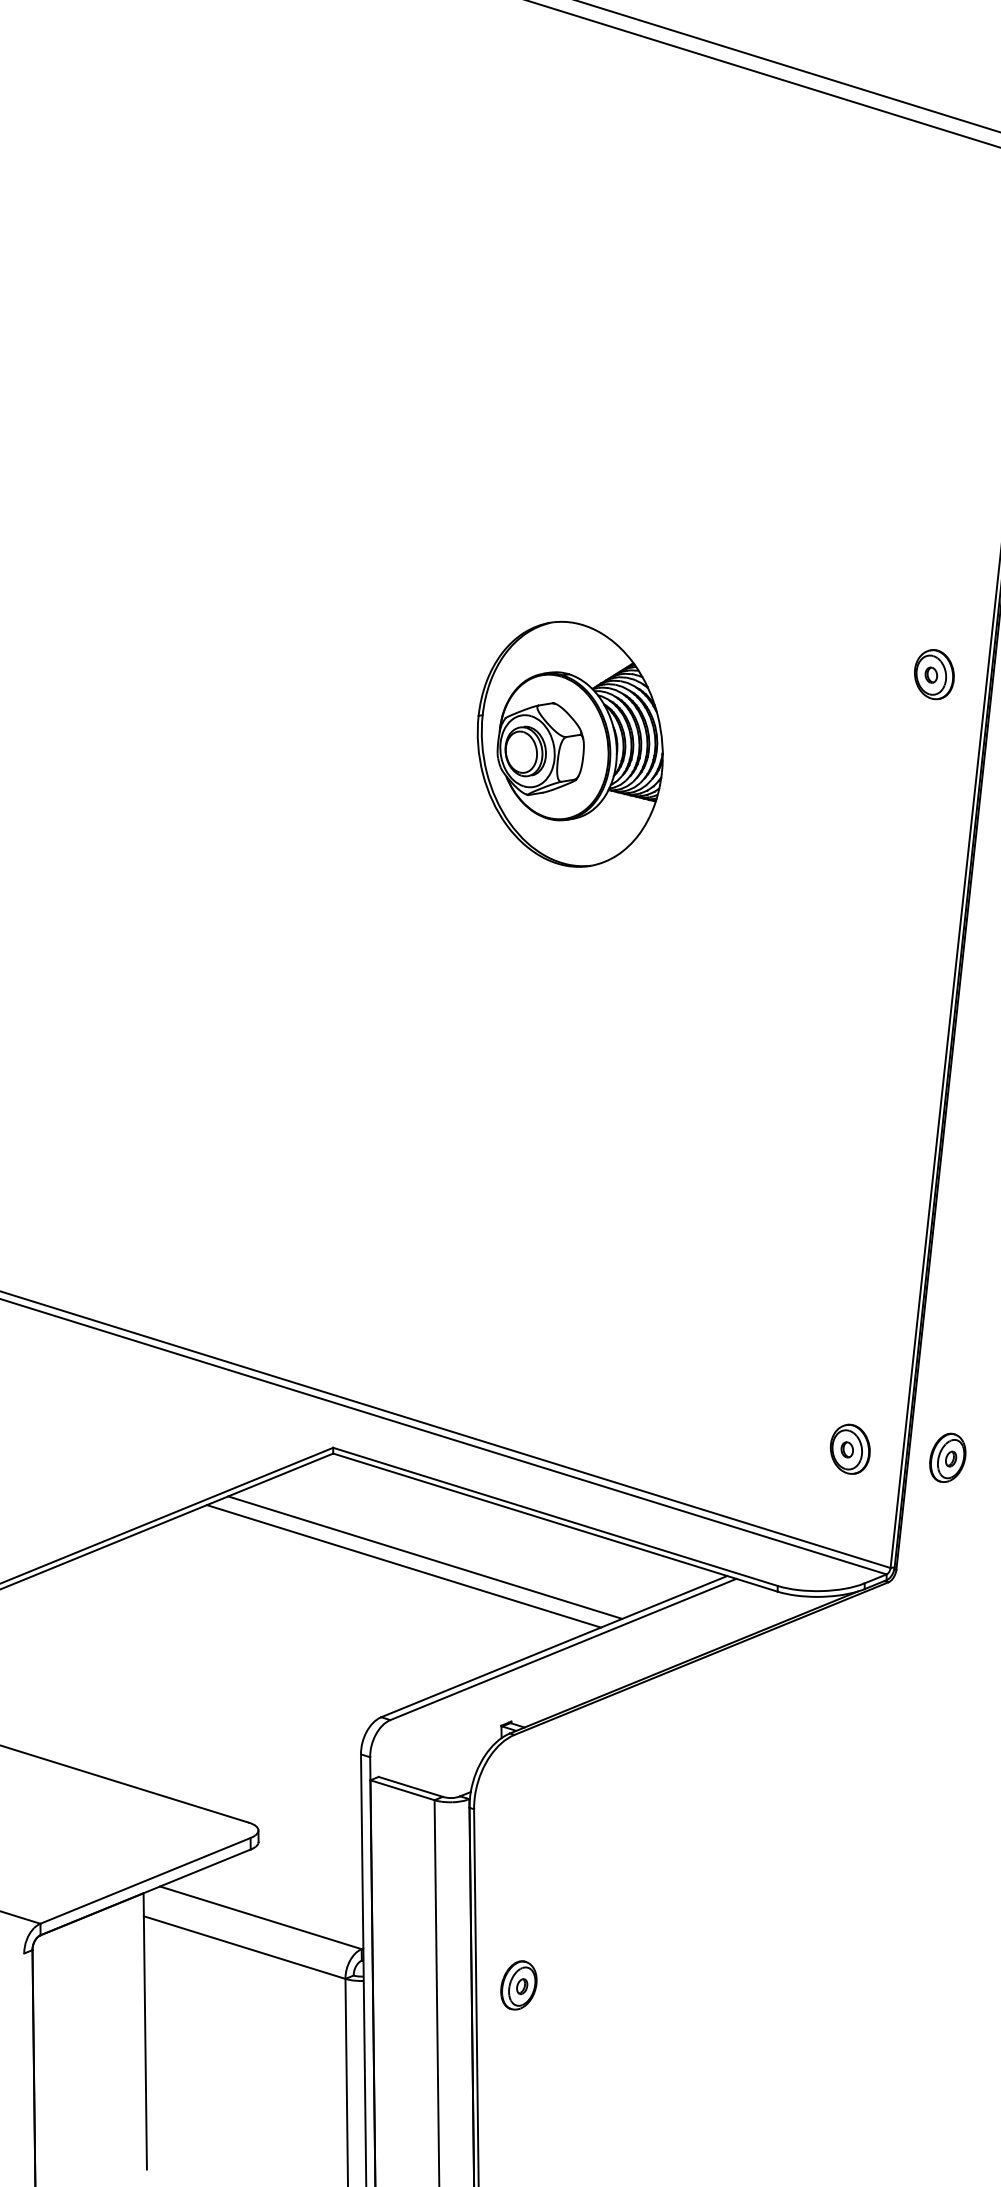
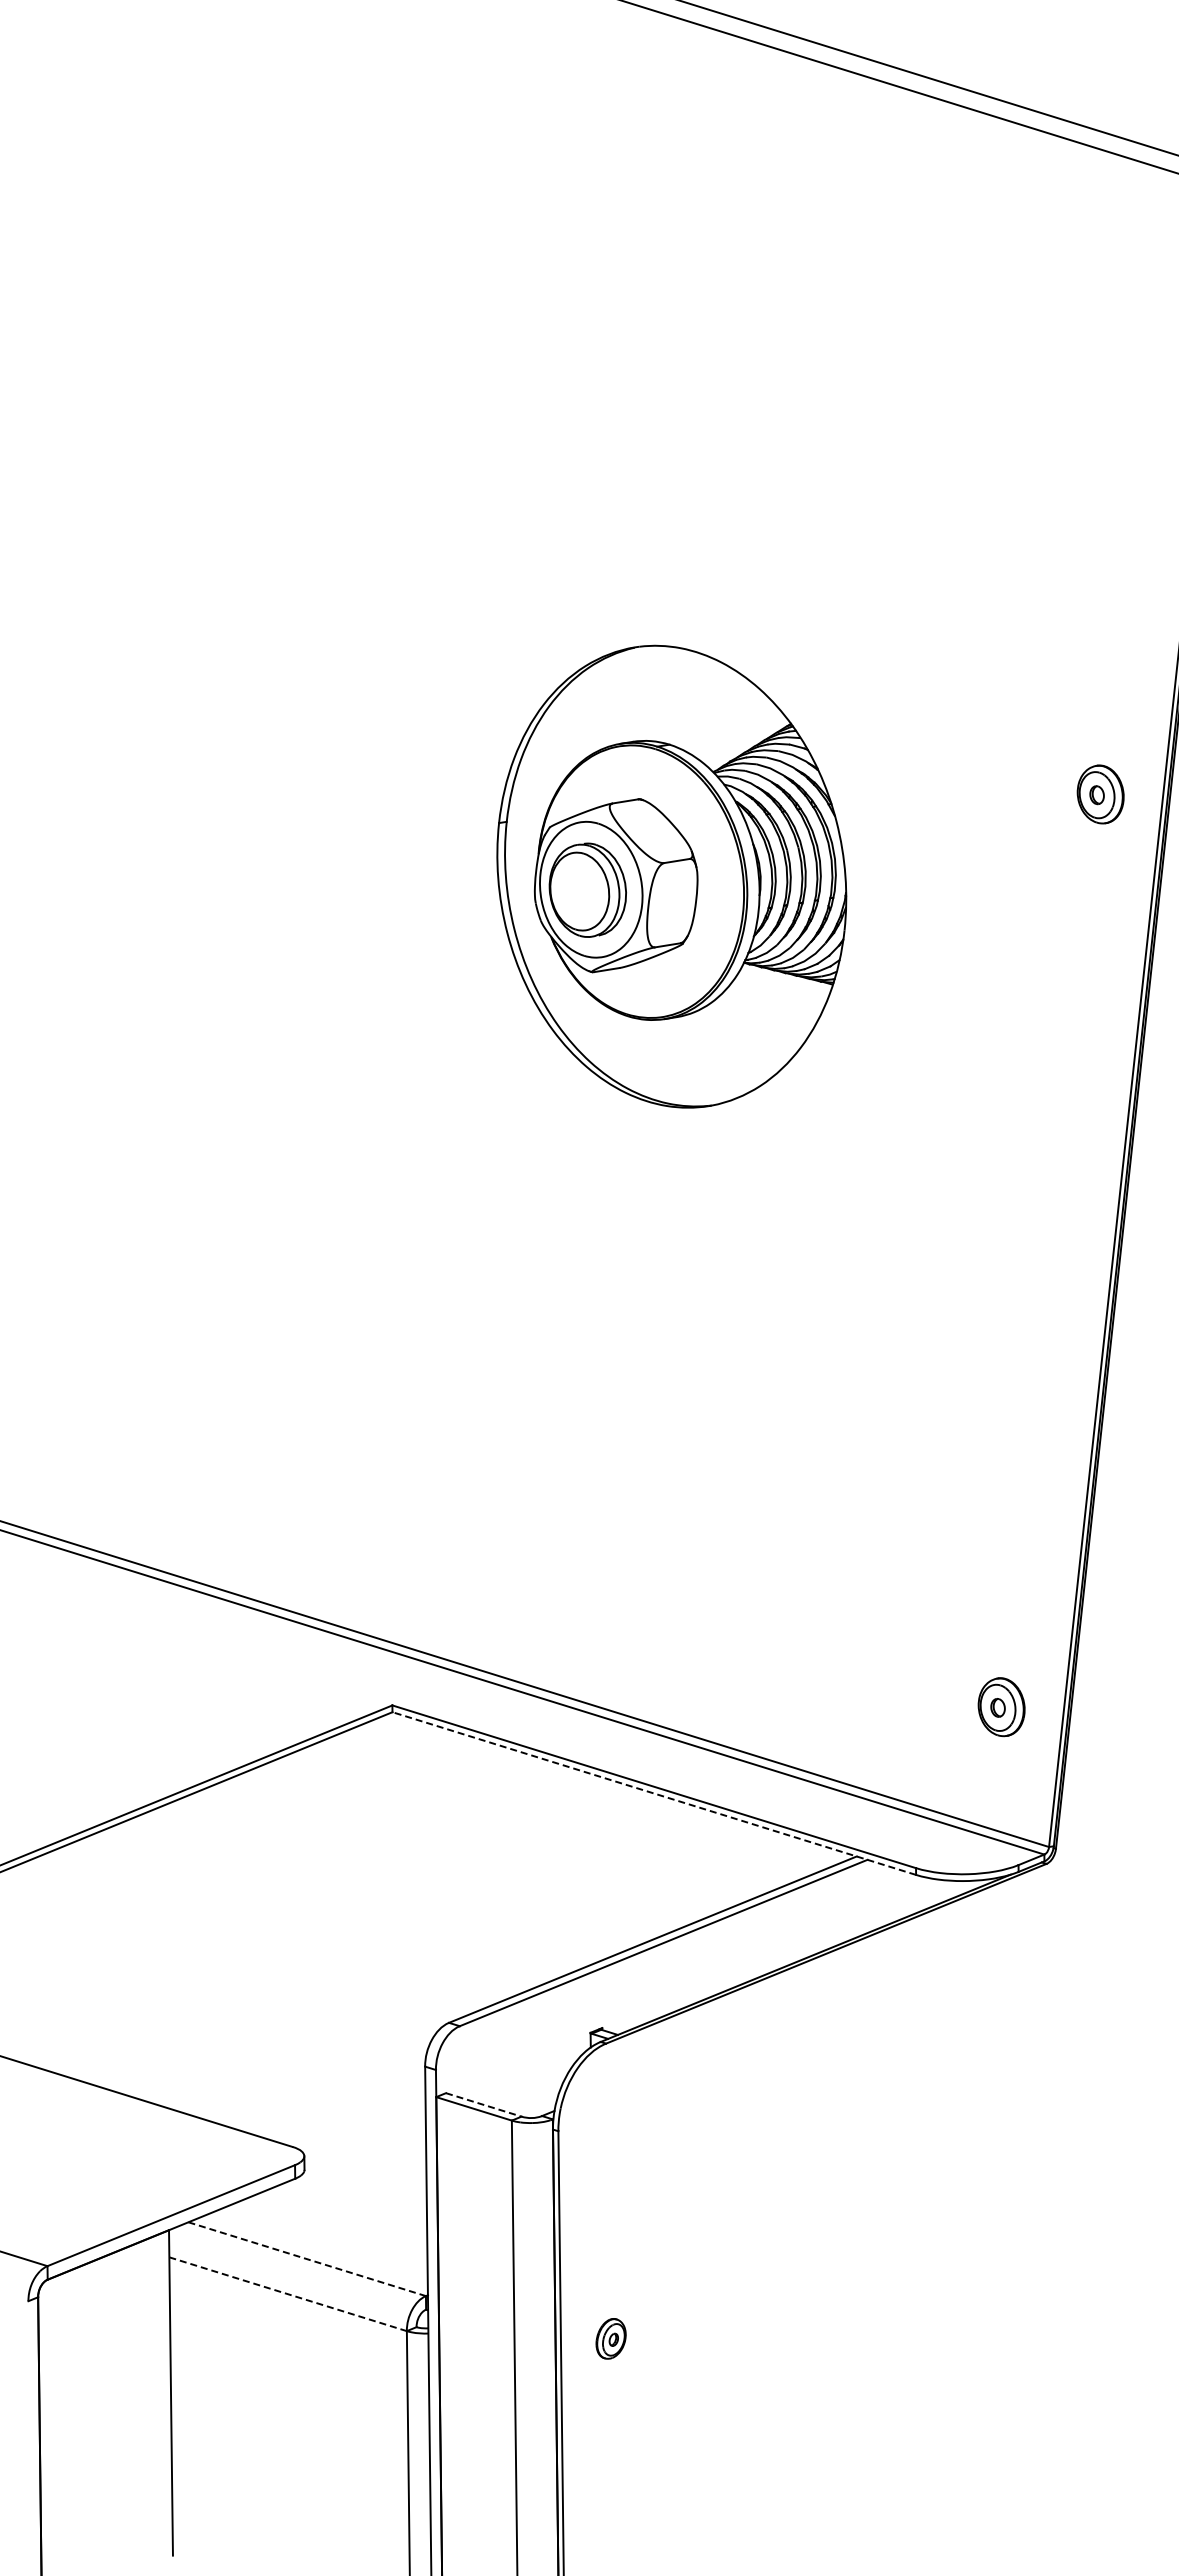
part: (570, 744) -> (671, 876), size x1.6
part: (947, 1457) -> (1116, 1716), removed
line: (554, 1522) -> (653, 1793), solid -> dashed
line: (424, 1557) -> (500, 1834), removed
line: (403, 1565) -> (475, 1844), removed
line: (410, 1786) -> (483, 2104), solid -> dashed
line: (261, 1918) -> (307, 2259), solid -> dashed
line: (245, 1947) -> (288, 2294), solid -> dashed
part: (518, 1985) -> (610, 2338), size x0.7

